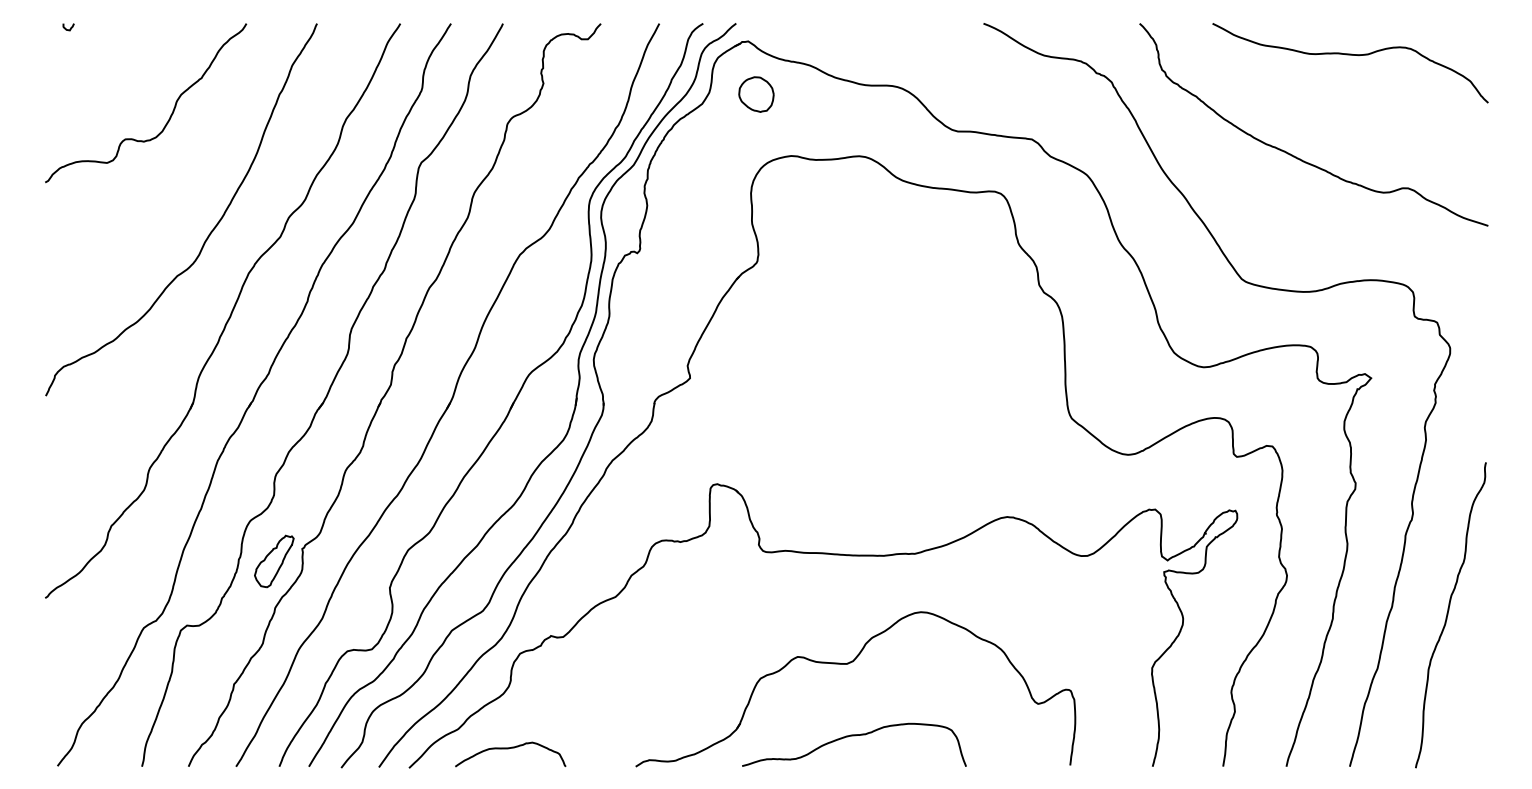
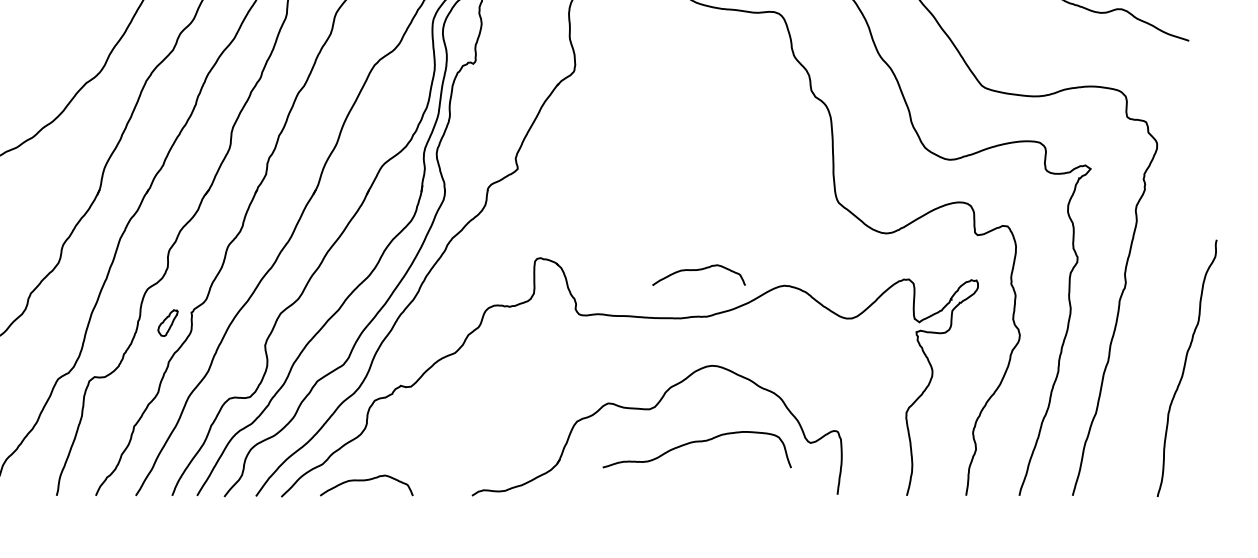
curve: (903, 499) -> (697, 271), added
part: (274, 561) -> (168, 323), size x0.6
curve: (1448, 615) -> (1185, 368), moved
curve: (854, 736) -> (697, 442), moved

